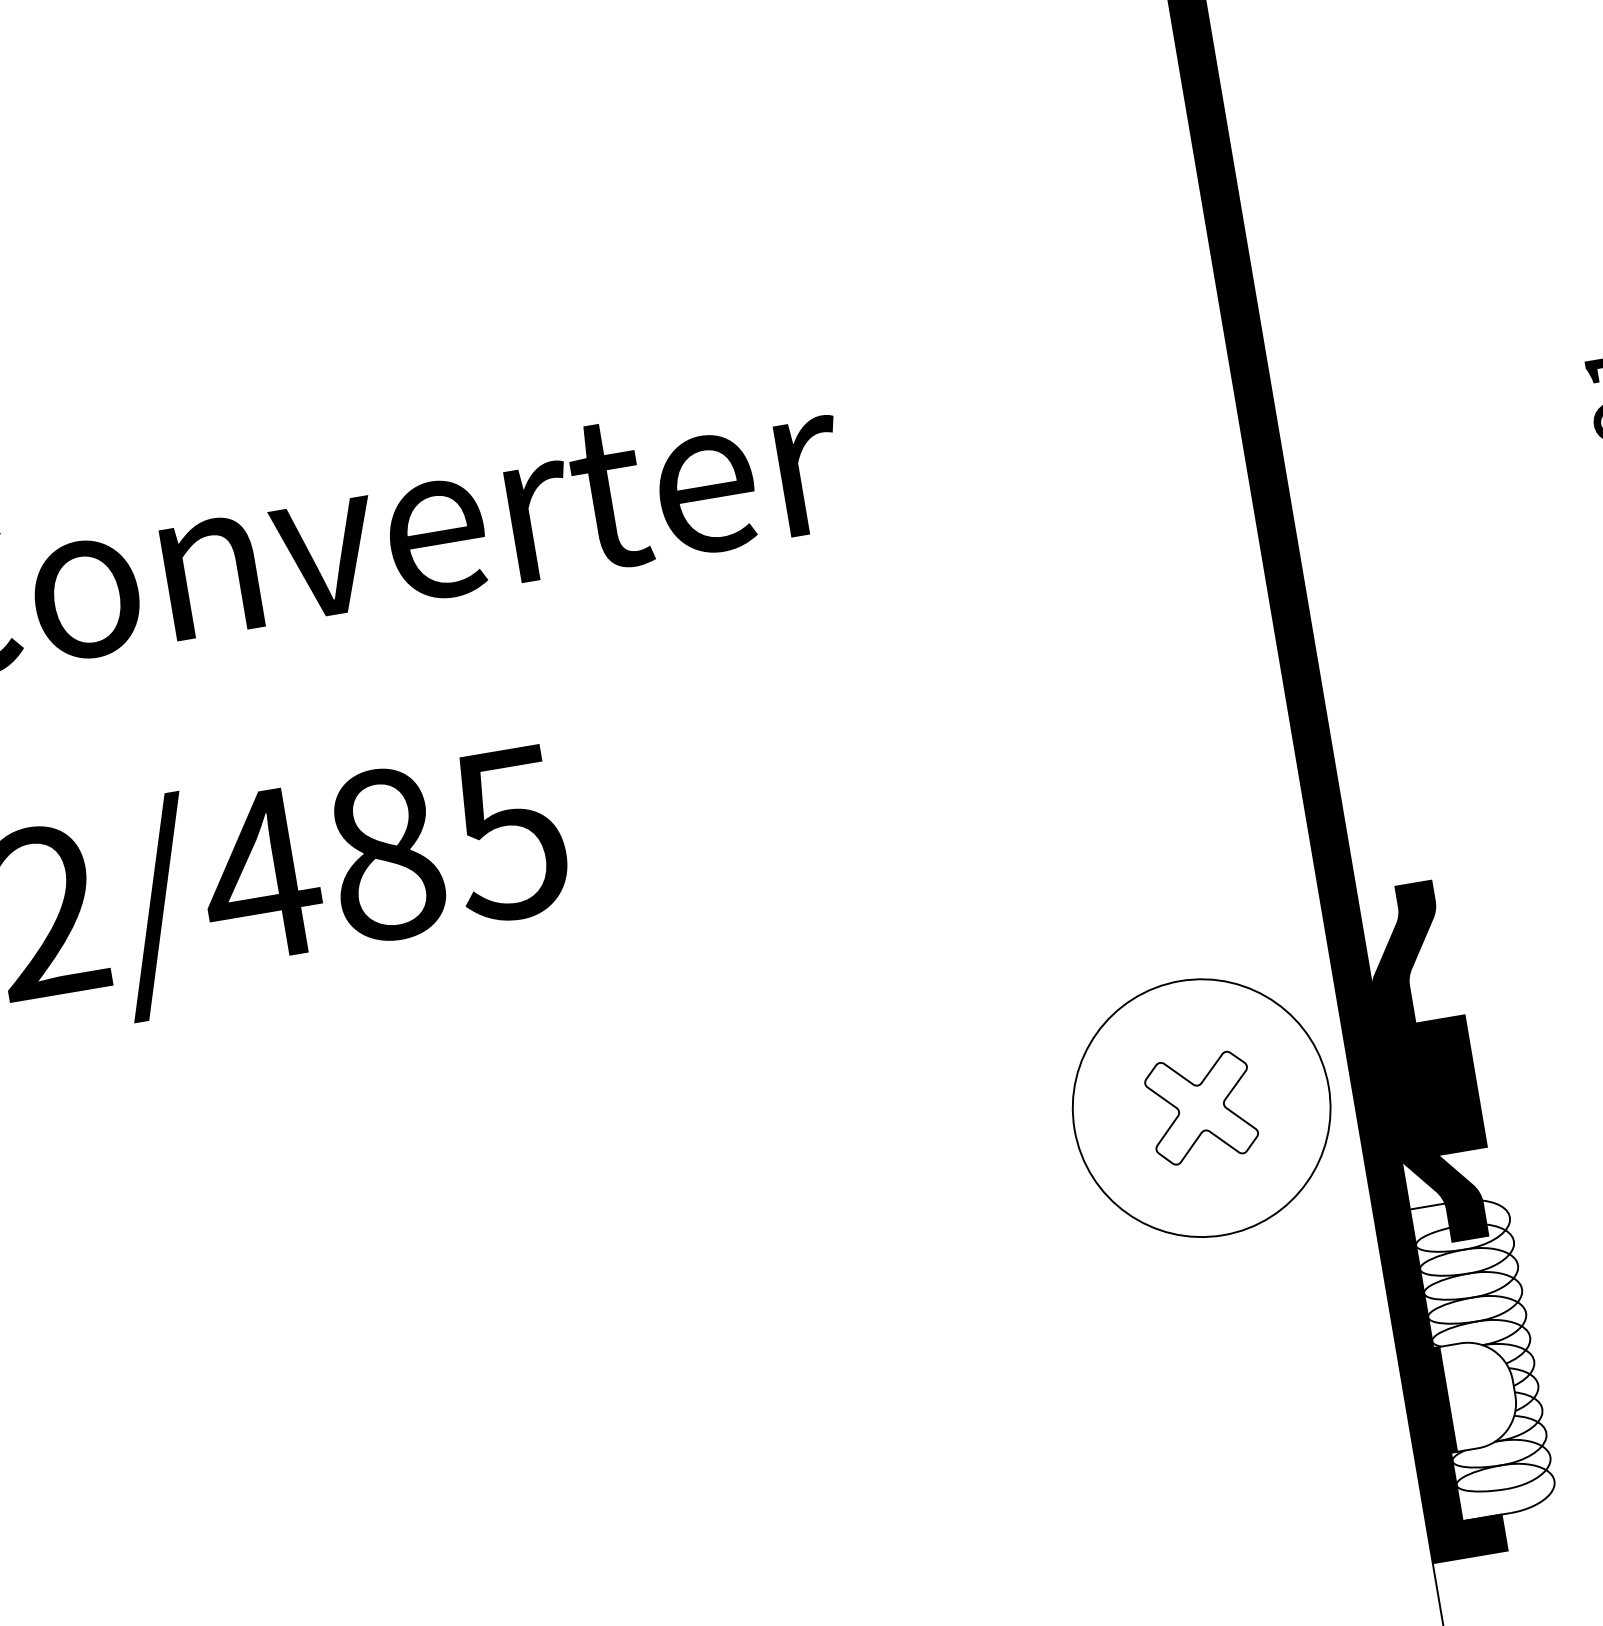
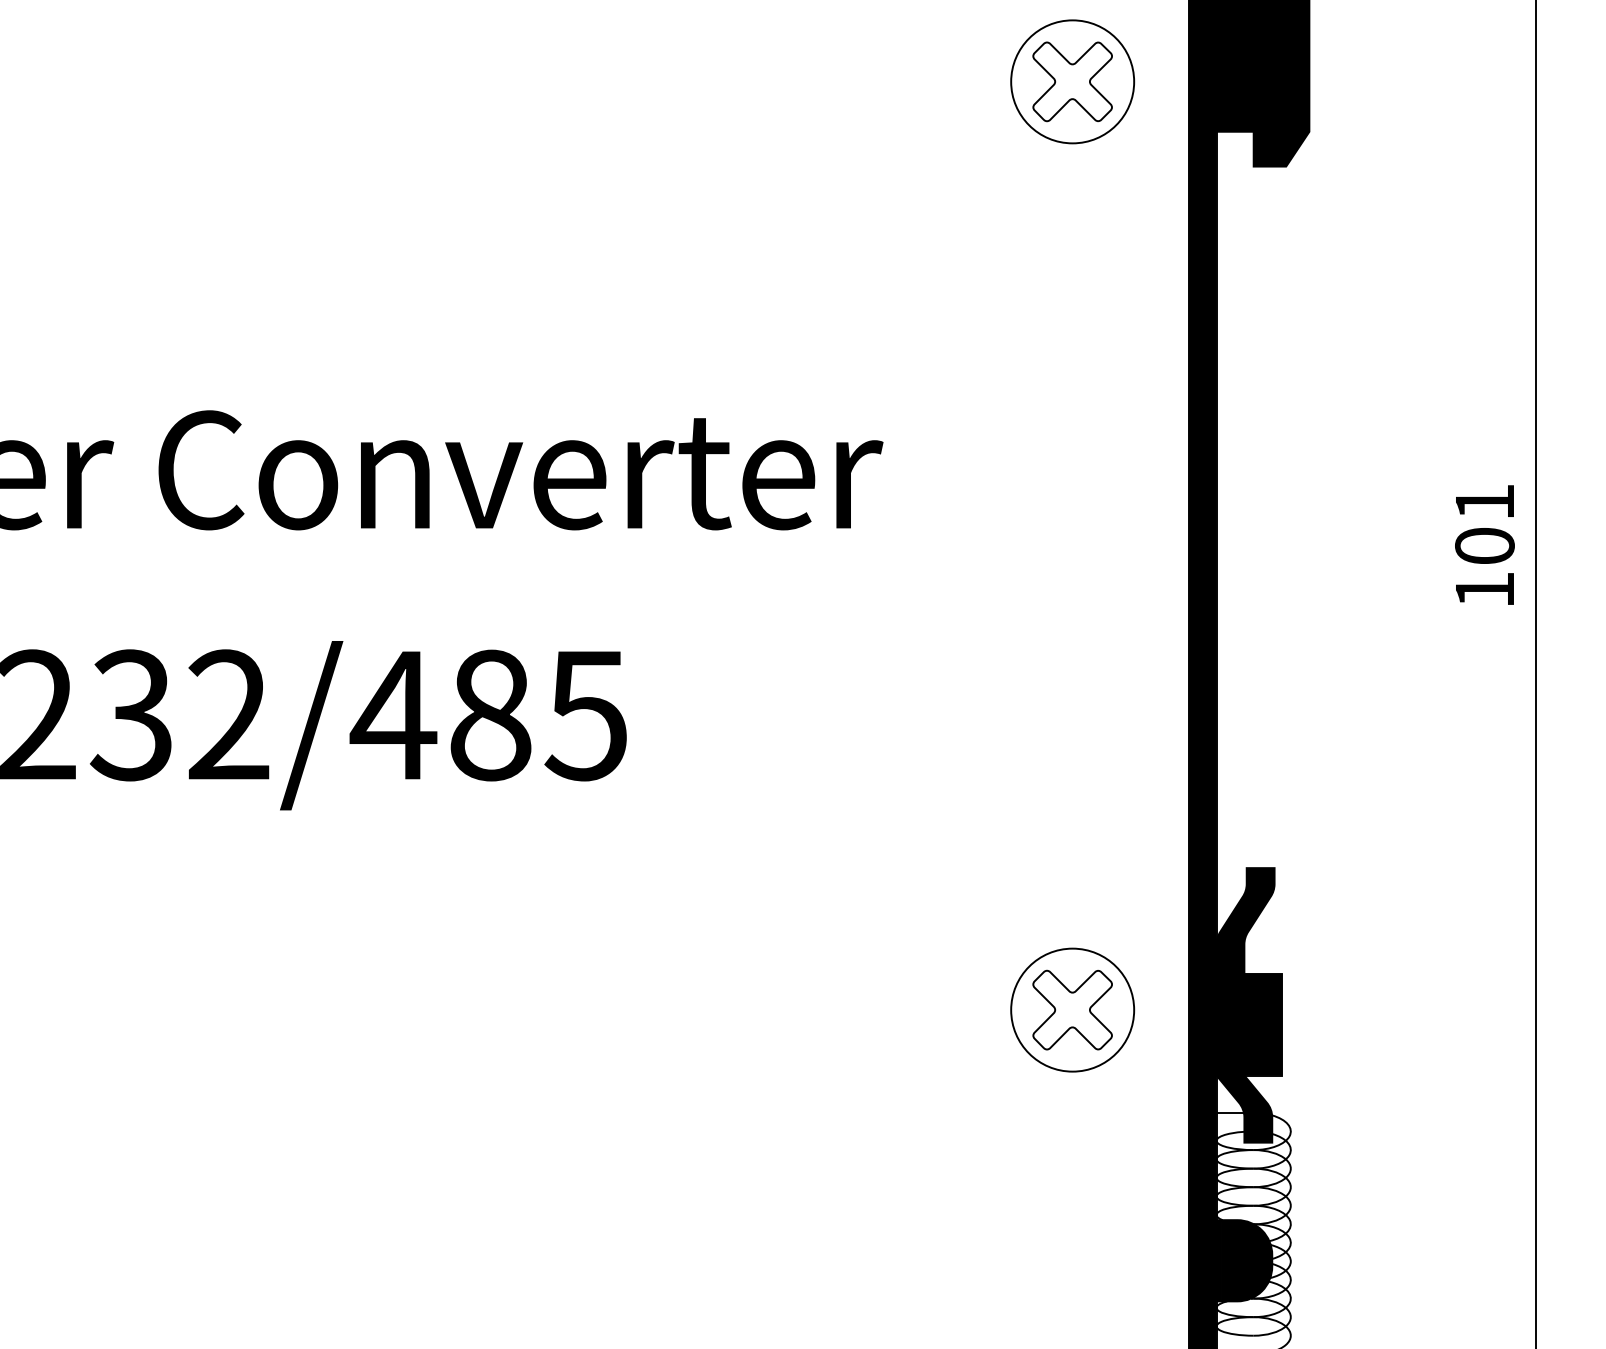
circle: (1201, 1107) -> (1072, 1009), size x0.62
fill: (1480, 1393) -> (1246, 1260), added

